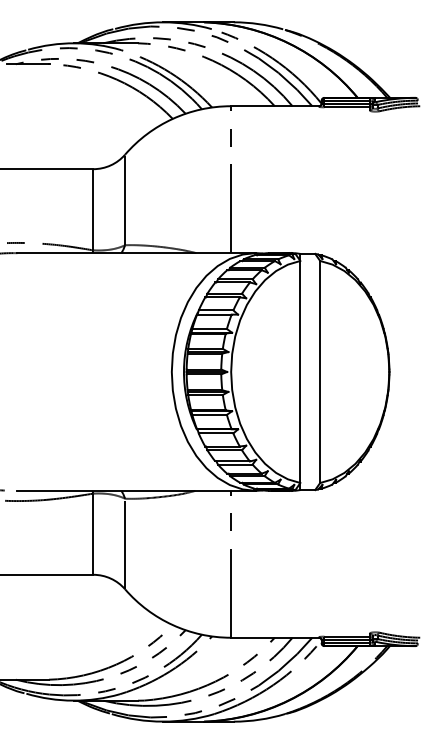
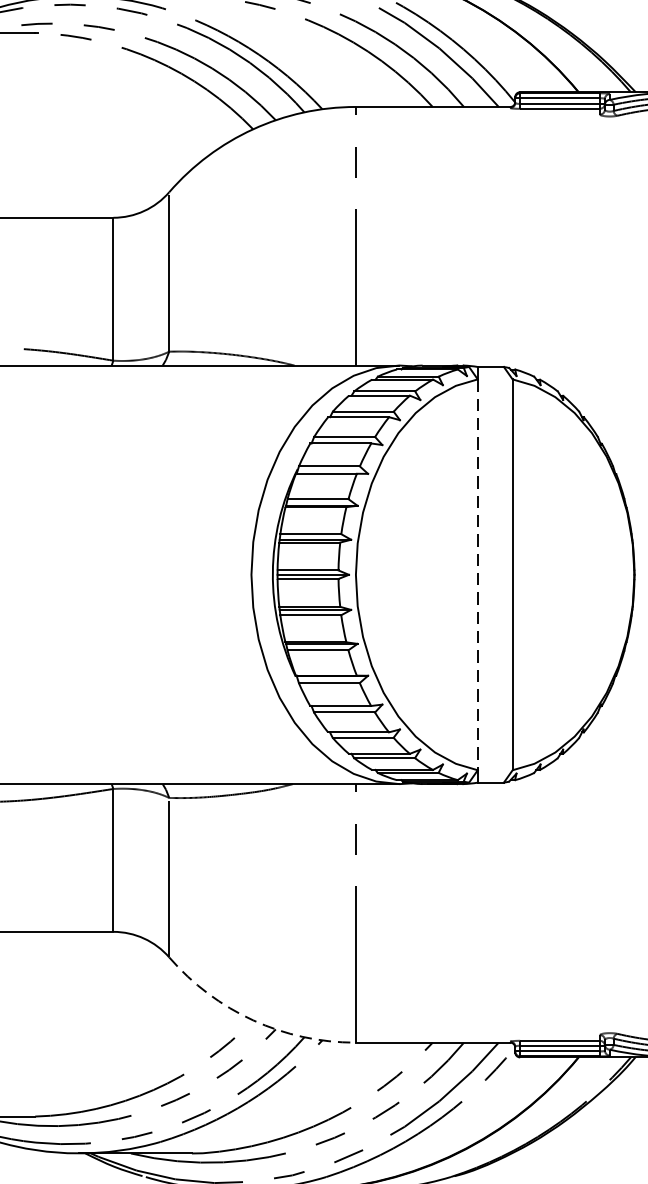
line: (300, 372) -> (477, 575), solid -> dashed
arc: (172, 625) -> (252, 1021), solid -> dashed

